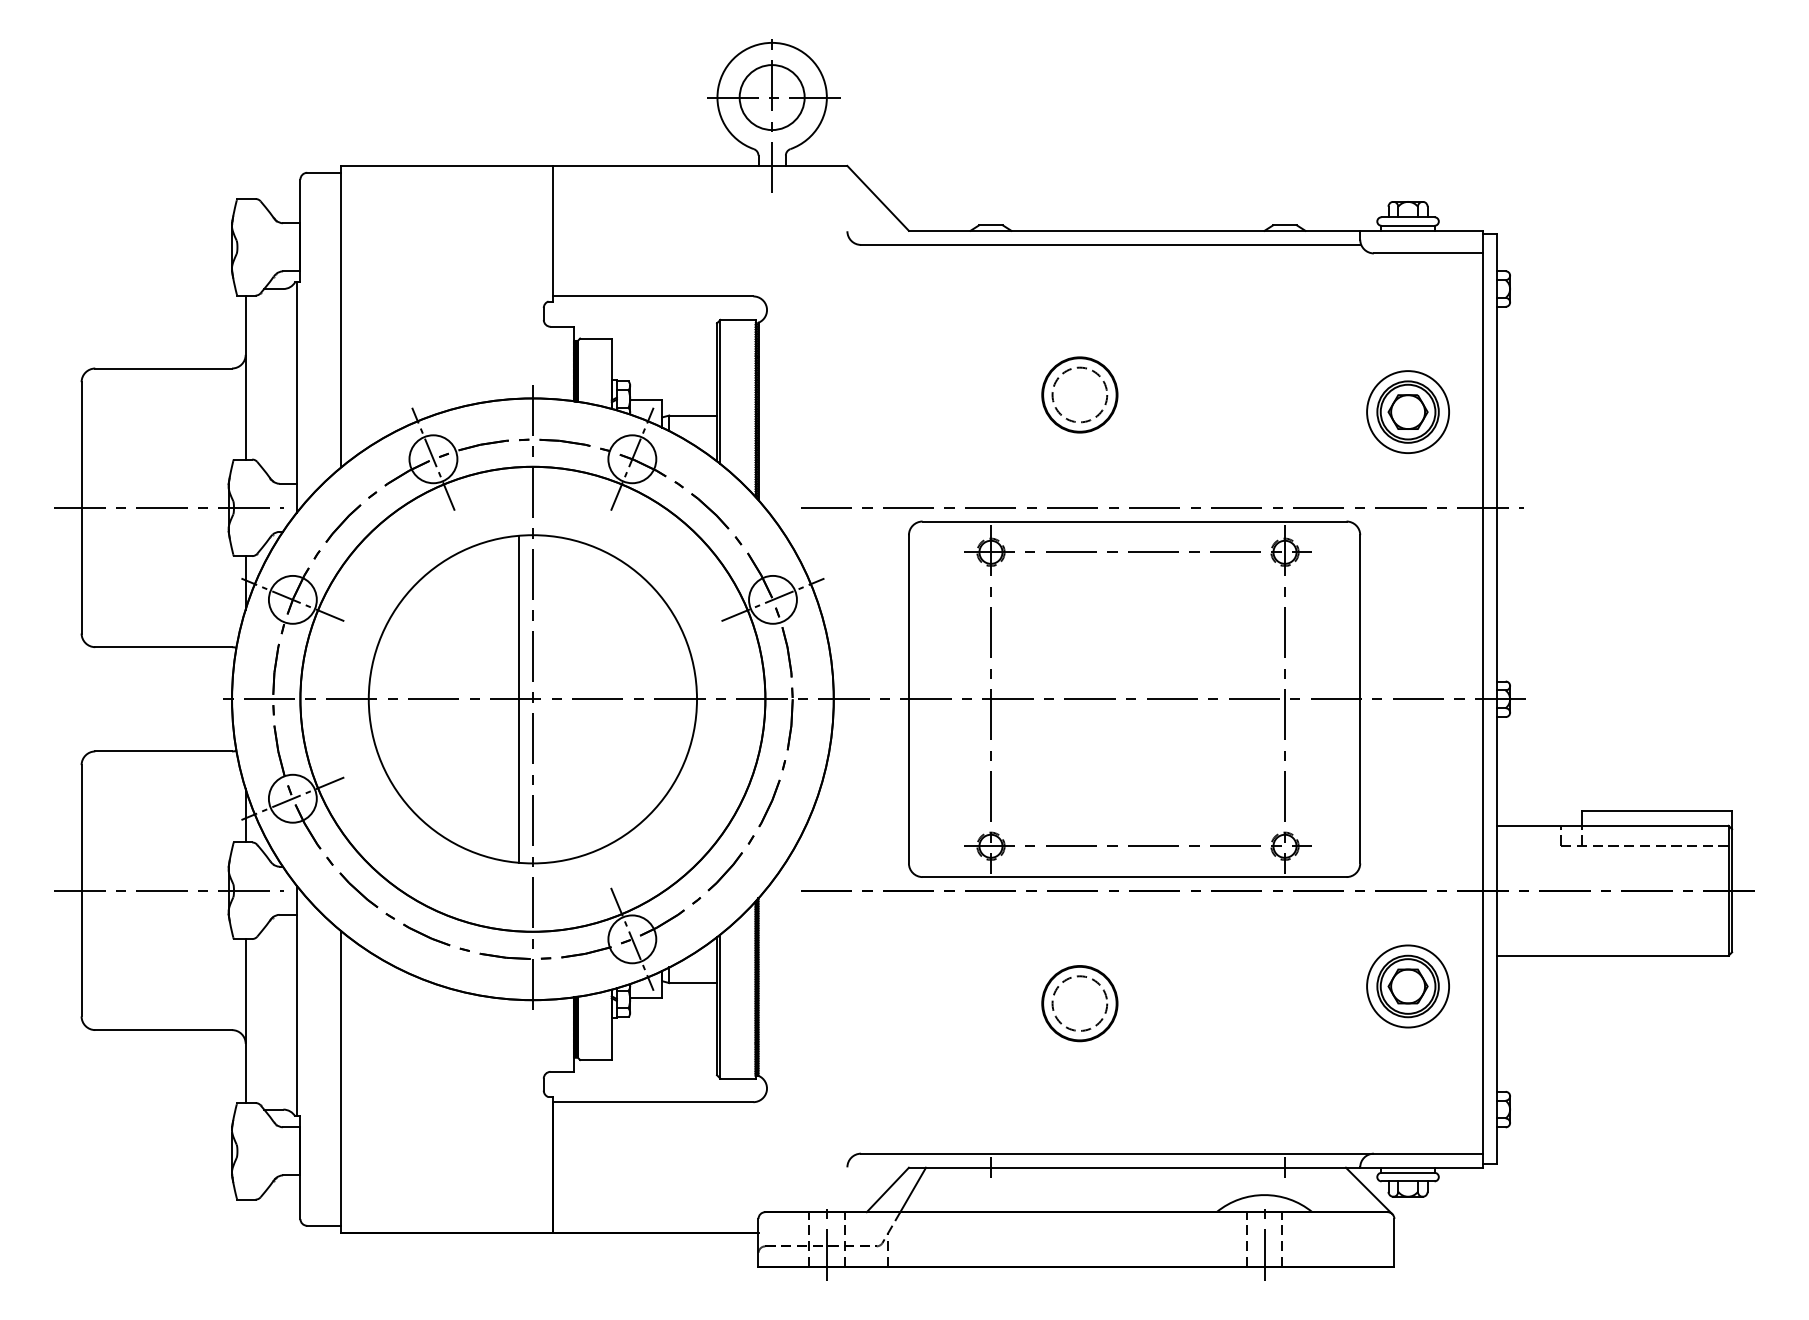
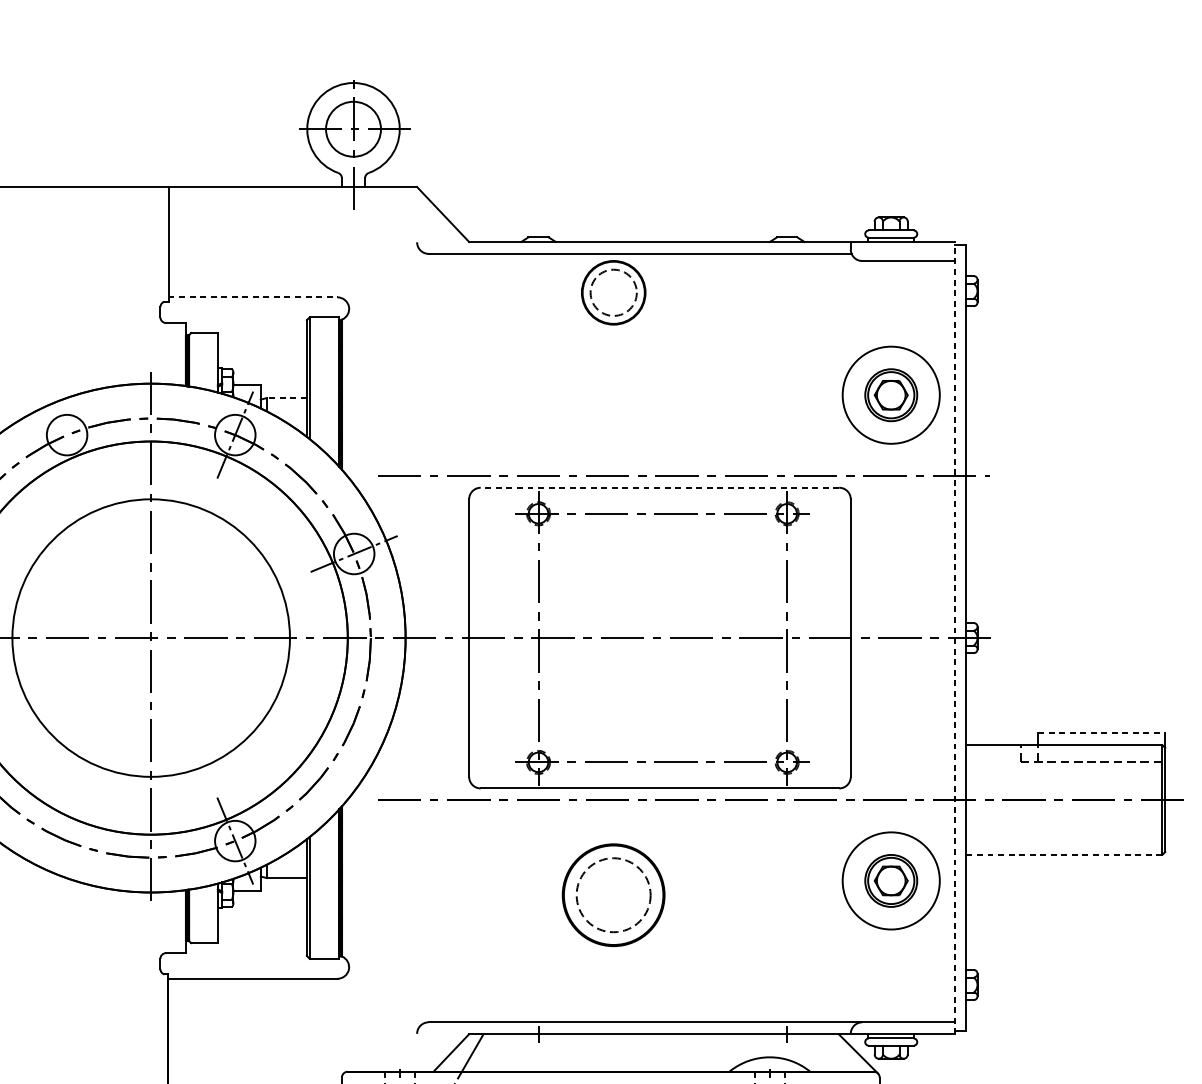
line: (653, 296) -> (253, 297), solid -> dashed
part: (1079, 394) -> (613, 292), moved
circle: (1408, 412) -> (891, 395), size x1.4
line: (693, 415) -> (286, 398), solid -> dashed
line: (433, 458) -> (67, 434), removed
line: (1134, 521) -> (659, 487), solid -> dashed
line: (519, 698) -> (139, 637), removed
line: (1483, 698) -> (955, 637), solid -> dashed
line: (1657, 811) -> (1102, 732), solid -> dashed
line: (1612, 955) -> (1064, 854), solid -> dashed
circle: (1408, 986) -> (891, 880), size x1.4
part: (1079, 1003) -> (613, 895), size x1.6

